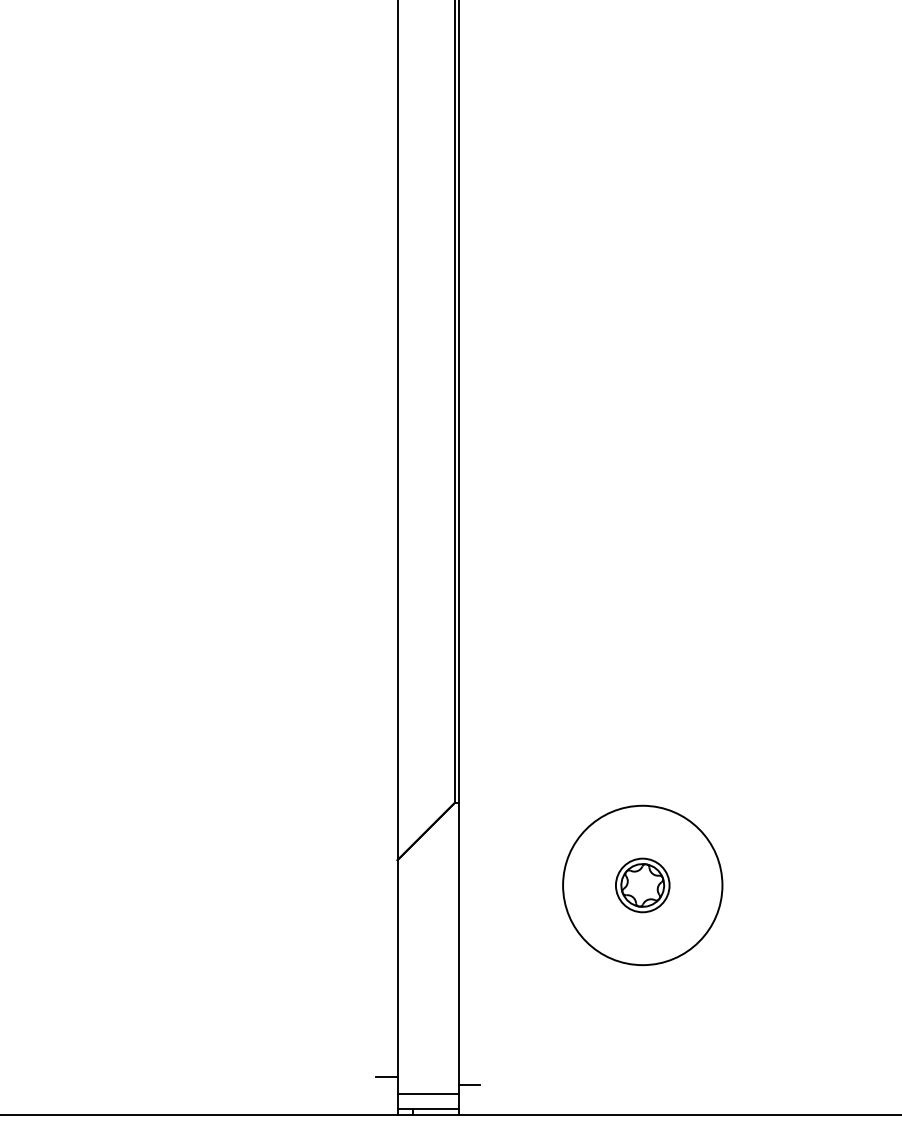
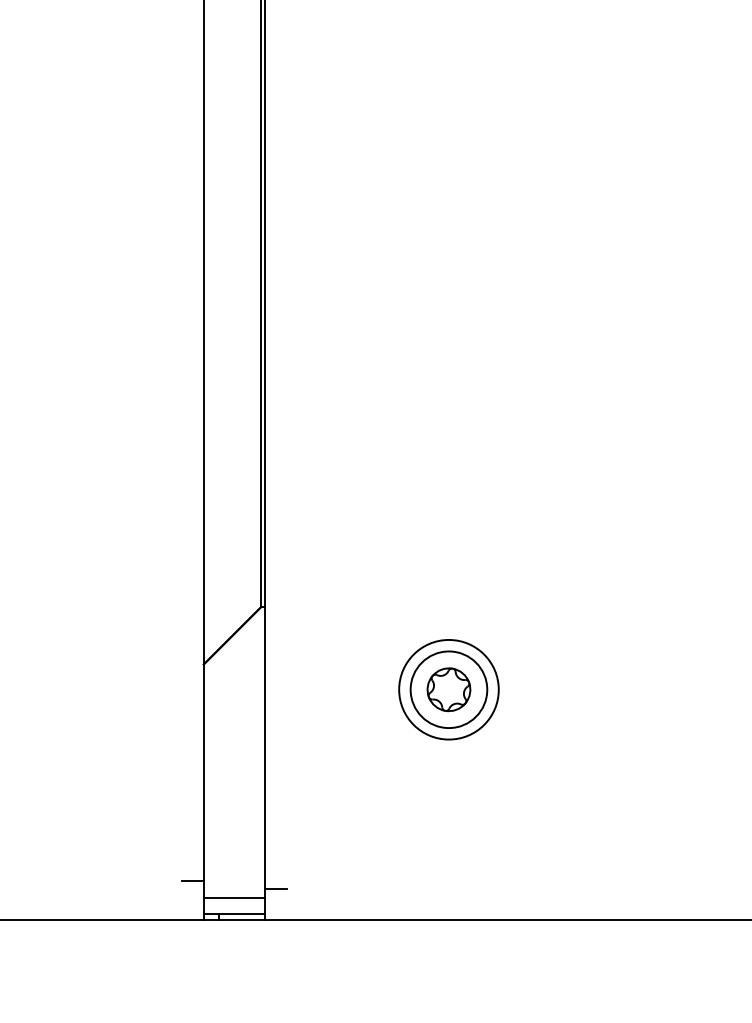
circle: (642, 885) -> (448, 689), size x0.62
circle: (642, 885) -> (448, 689), size x1.43

